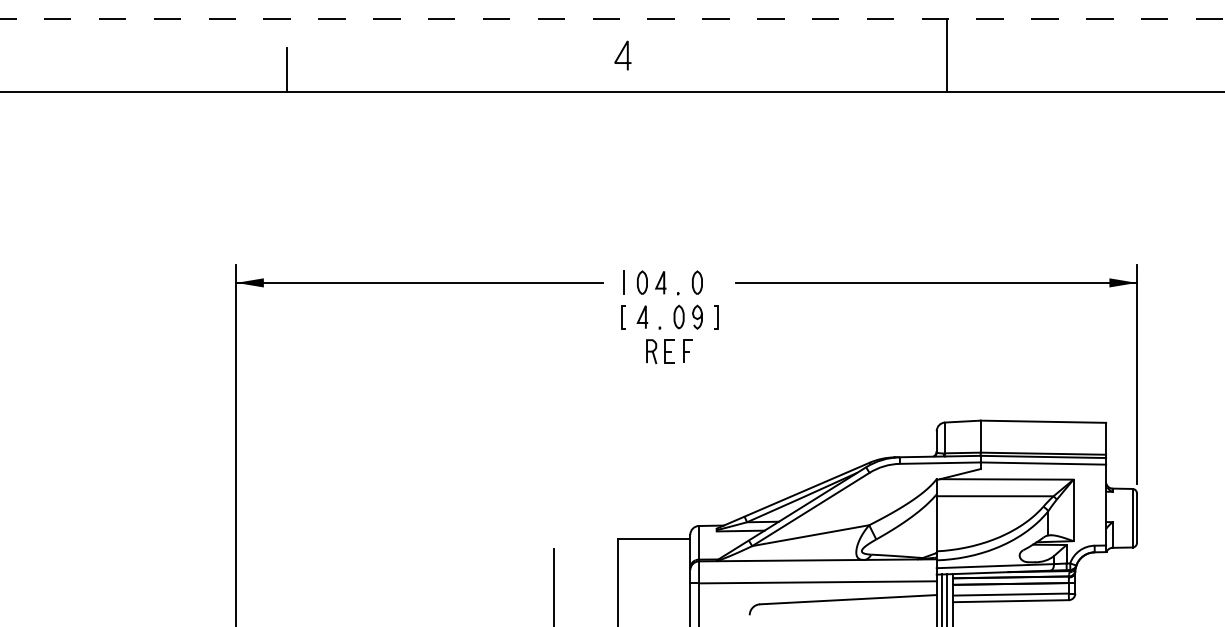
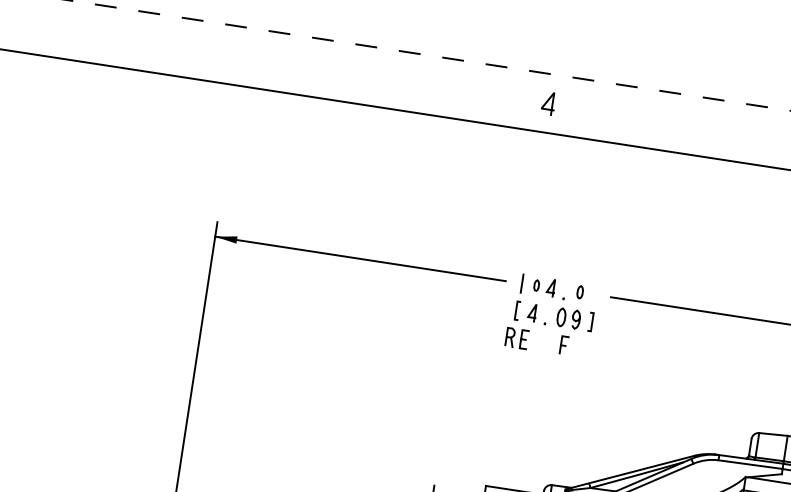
line: (286, 70) -> (280, 74), removed
part: (642, 282) -> (536, 285), size x0.6
part: (697, 282) -> (580, 292), size x0.7
part: (660, 351) -> (517, 338), moved

